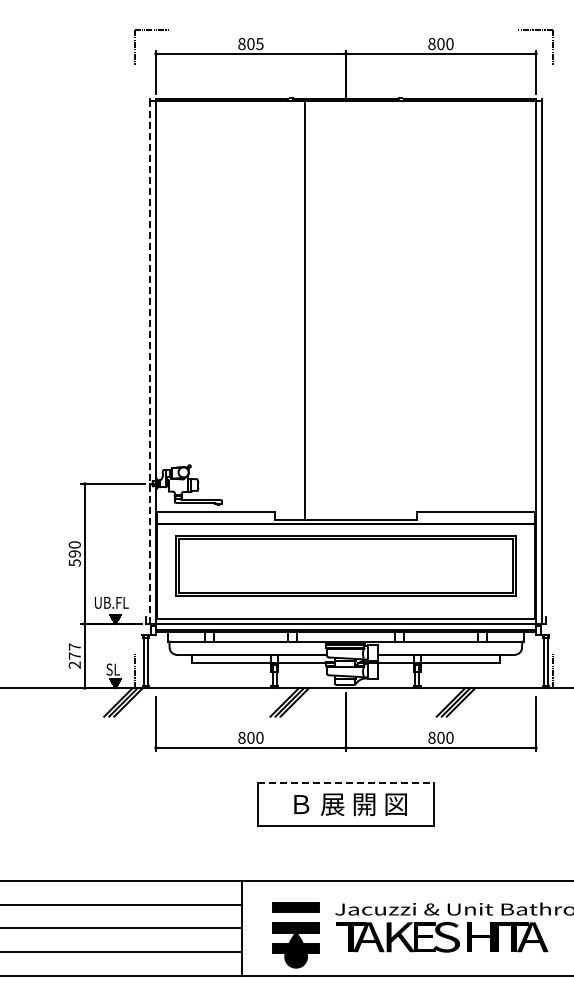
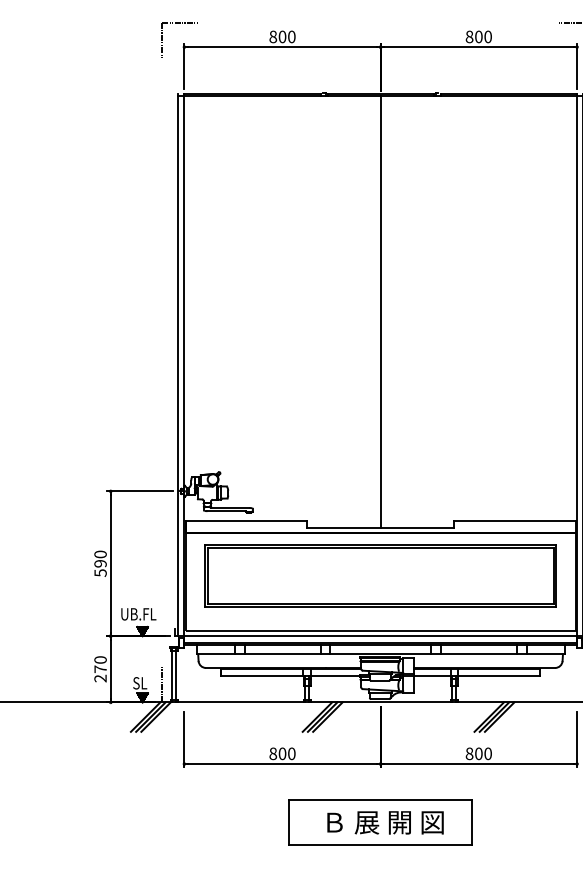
text: (259, 44) -> (291, 37), 805 -> 800
line: (305, 310) -> (381, 312), moved
line: (150, 362) -> (178, 365), dashed -> solid
text: (74, 646) -> (100, 659), 277 -> 270
line: (346, 782) -> (381, 799), dashed -> solid

